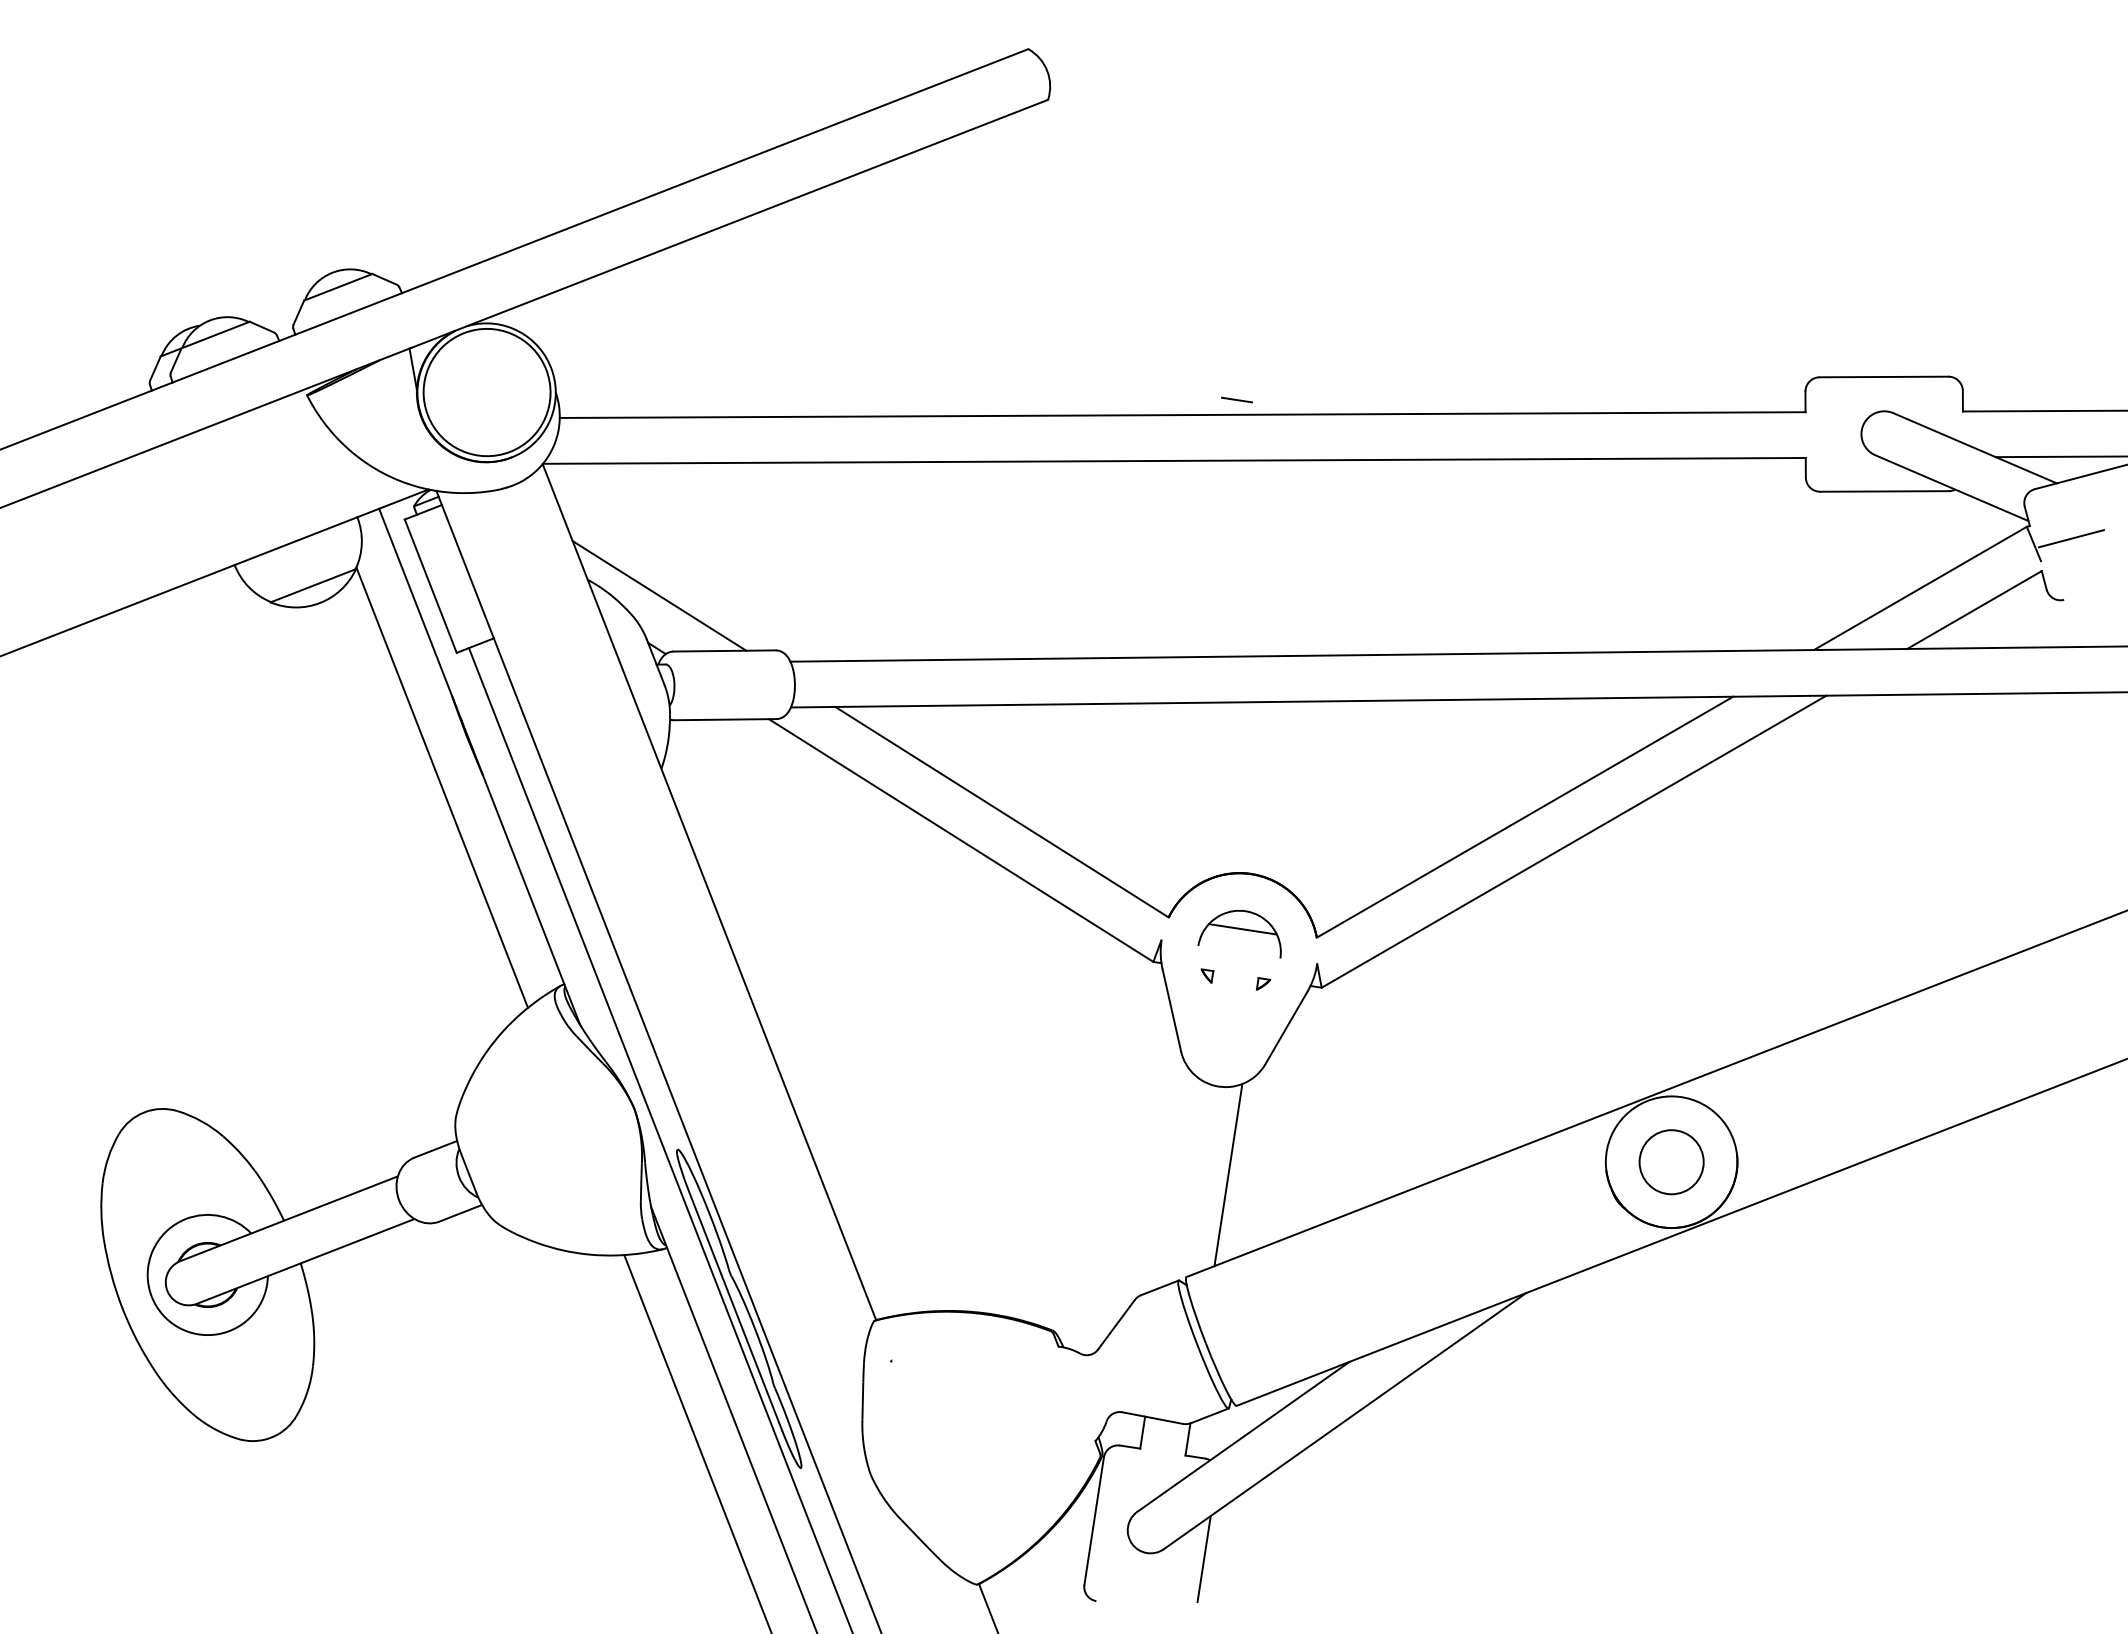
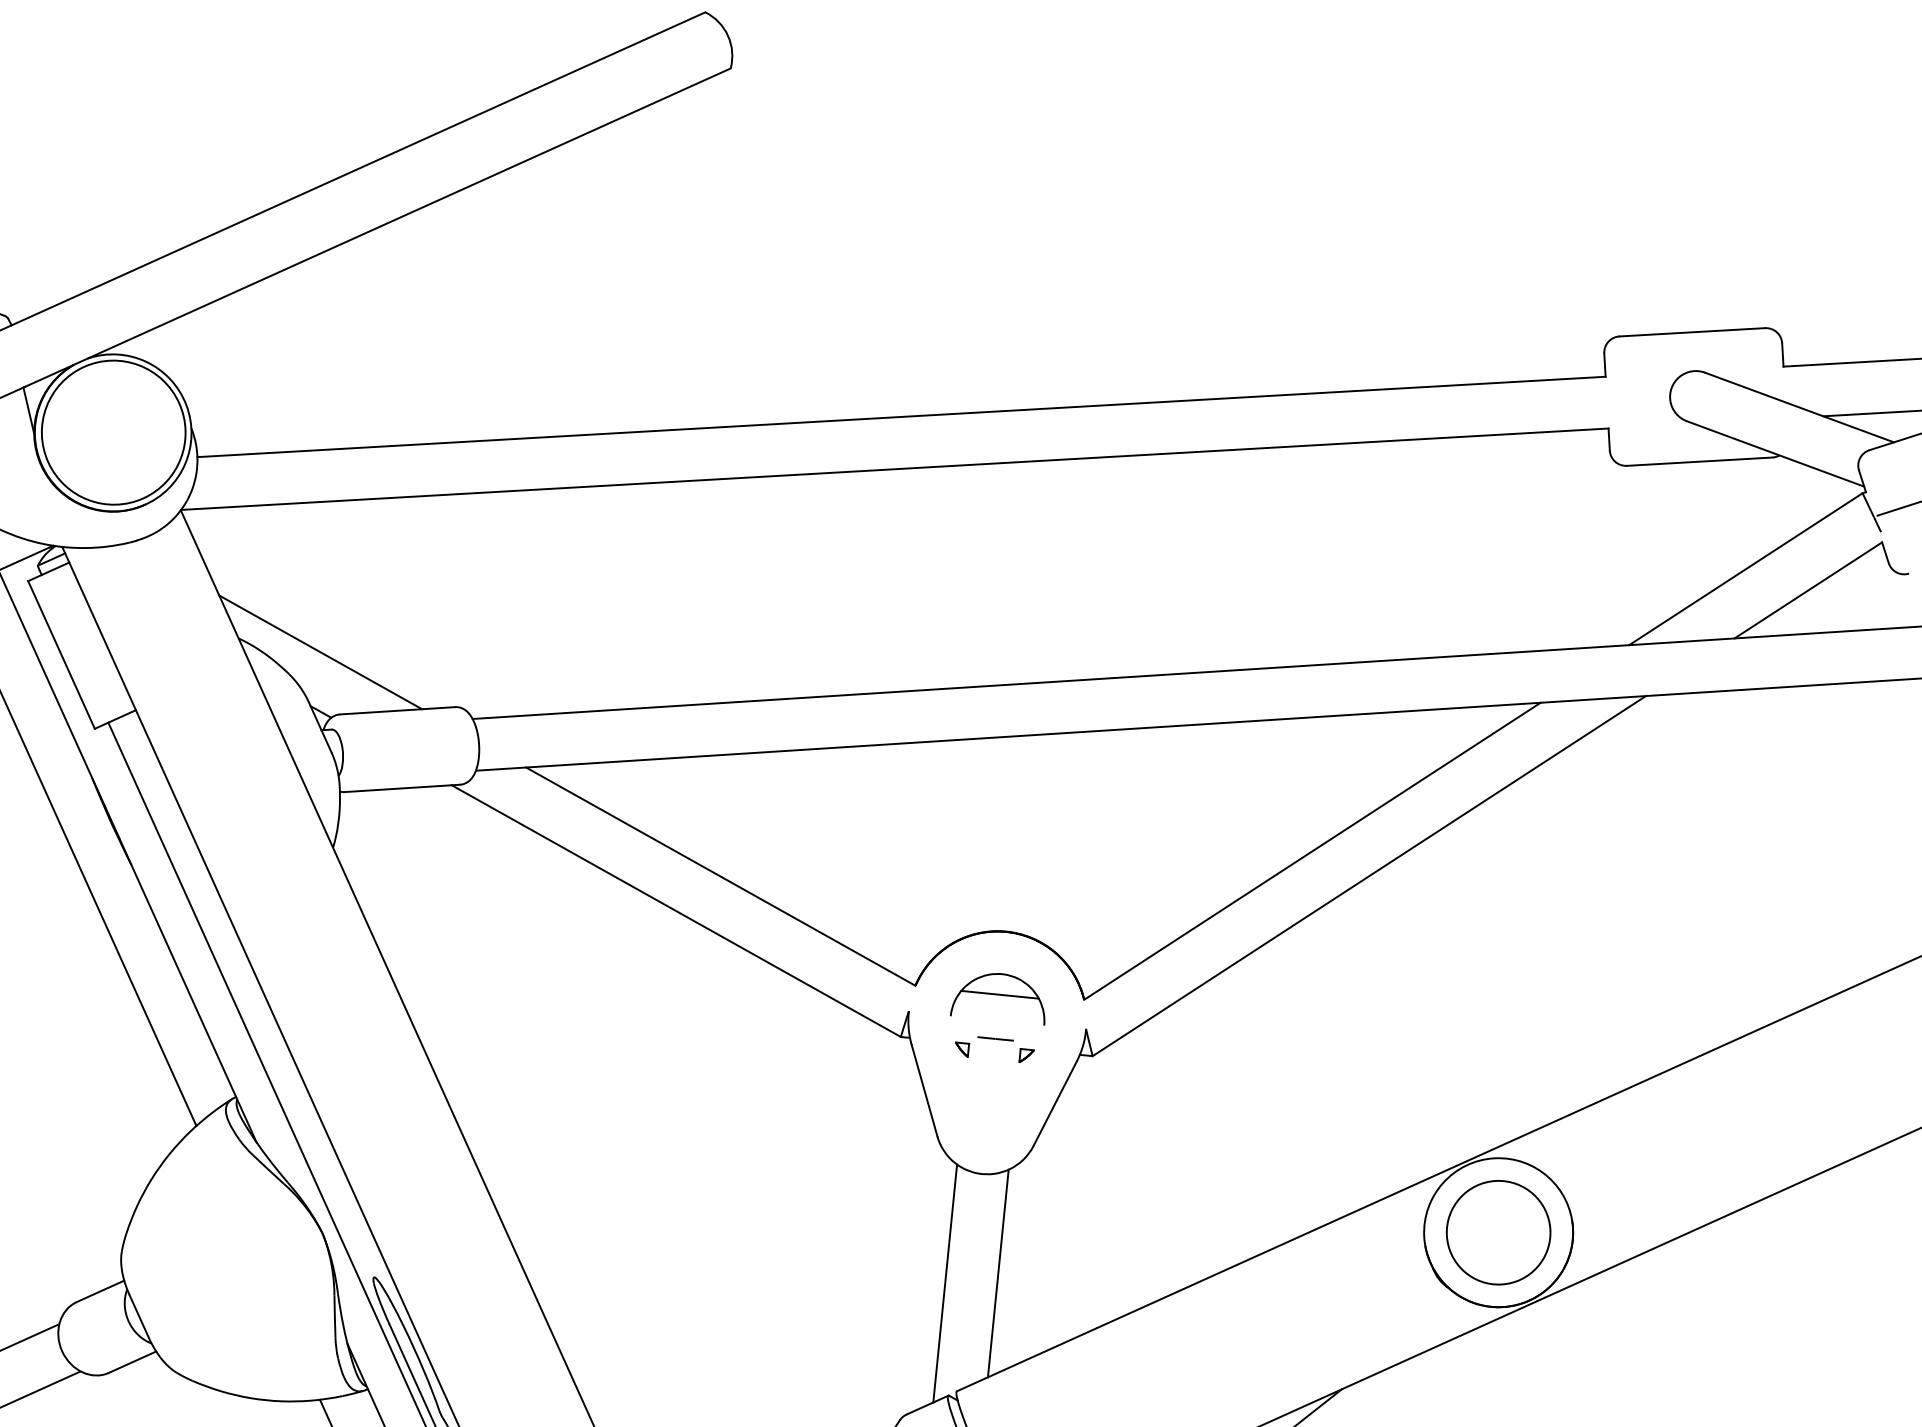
line: (1236, 399) -> (995, 1038), moved
circle: (1671, 1162) -> (1498, 1233), size x1.43
line: (1181, 1181) -> (945, 1283), added

